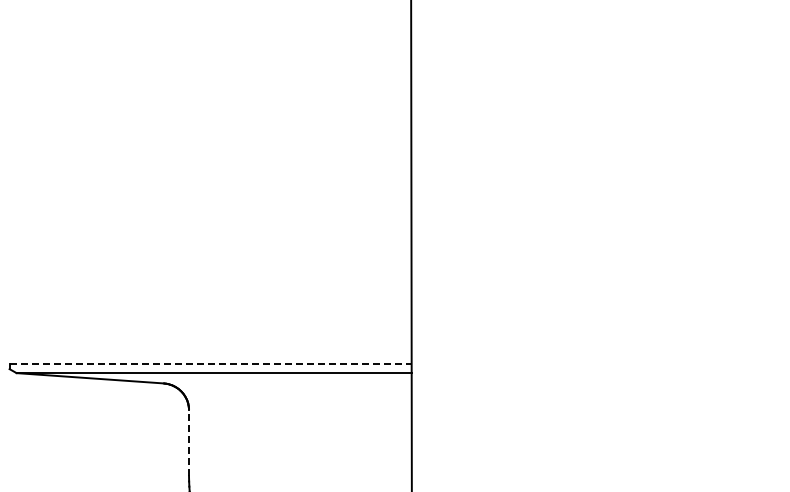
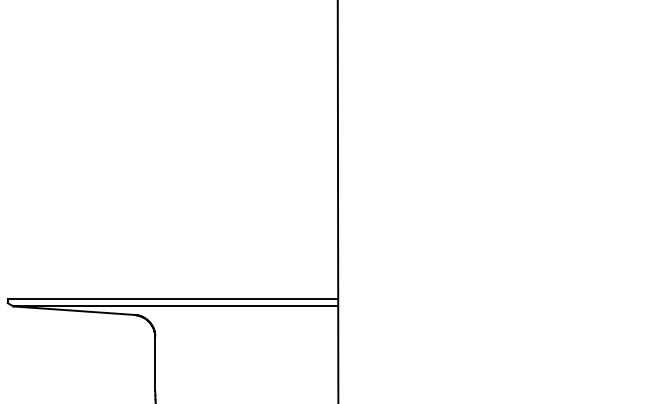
line: (211, 364) -> (173, 299), dashed -> solid
line: (189, 443) -> (155, 364), dashed -> solid

